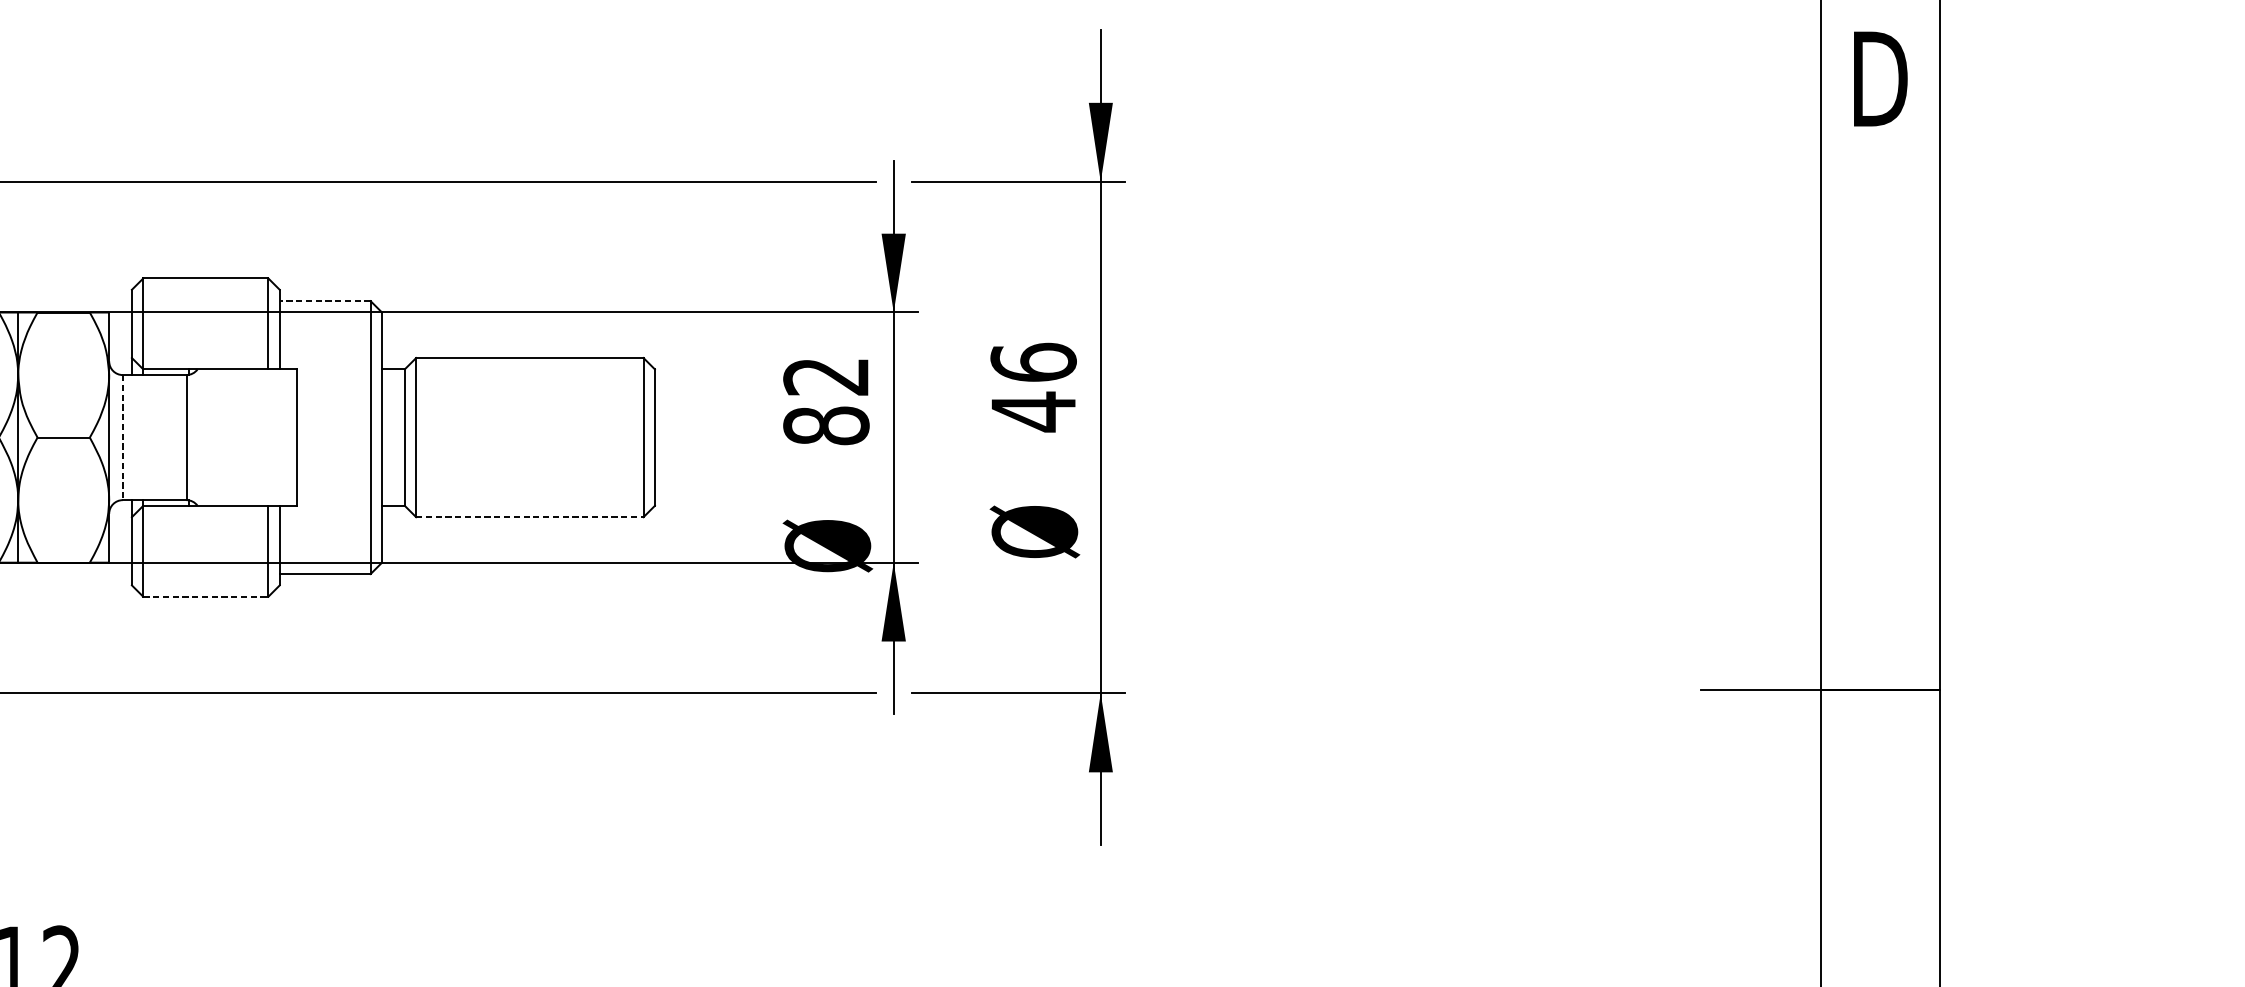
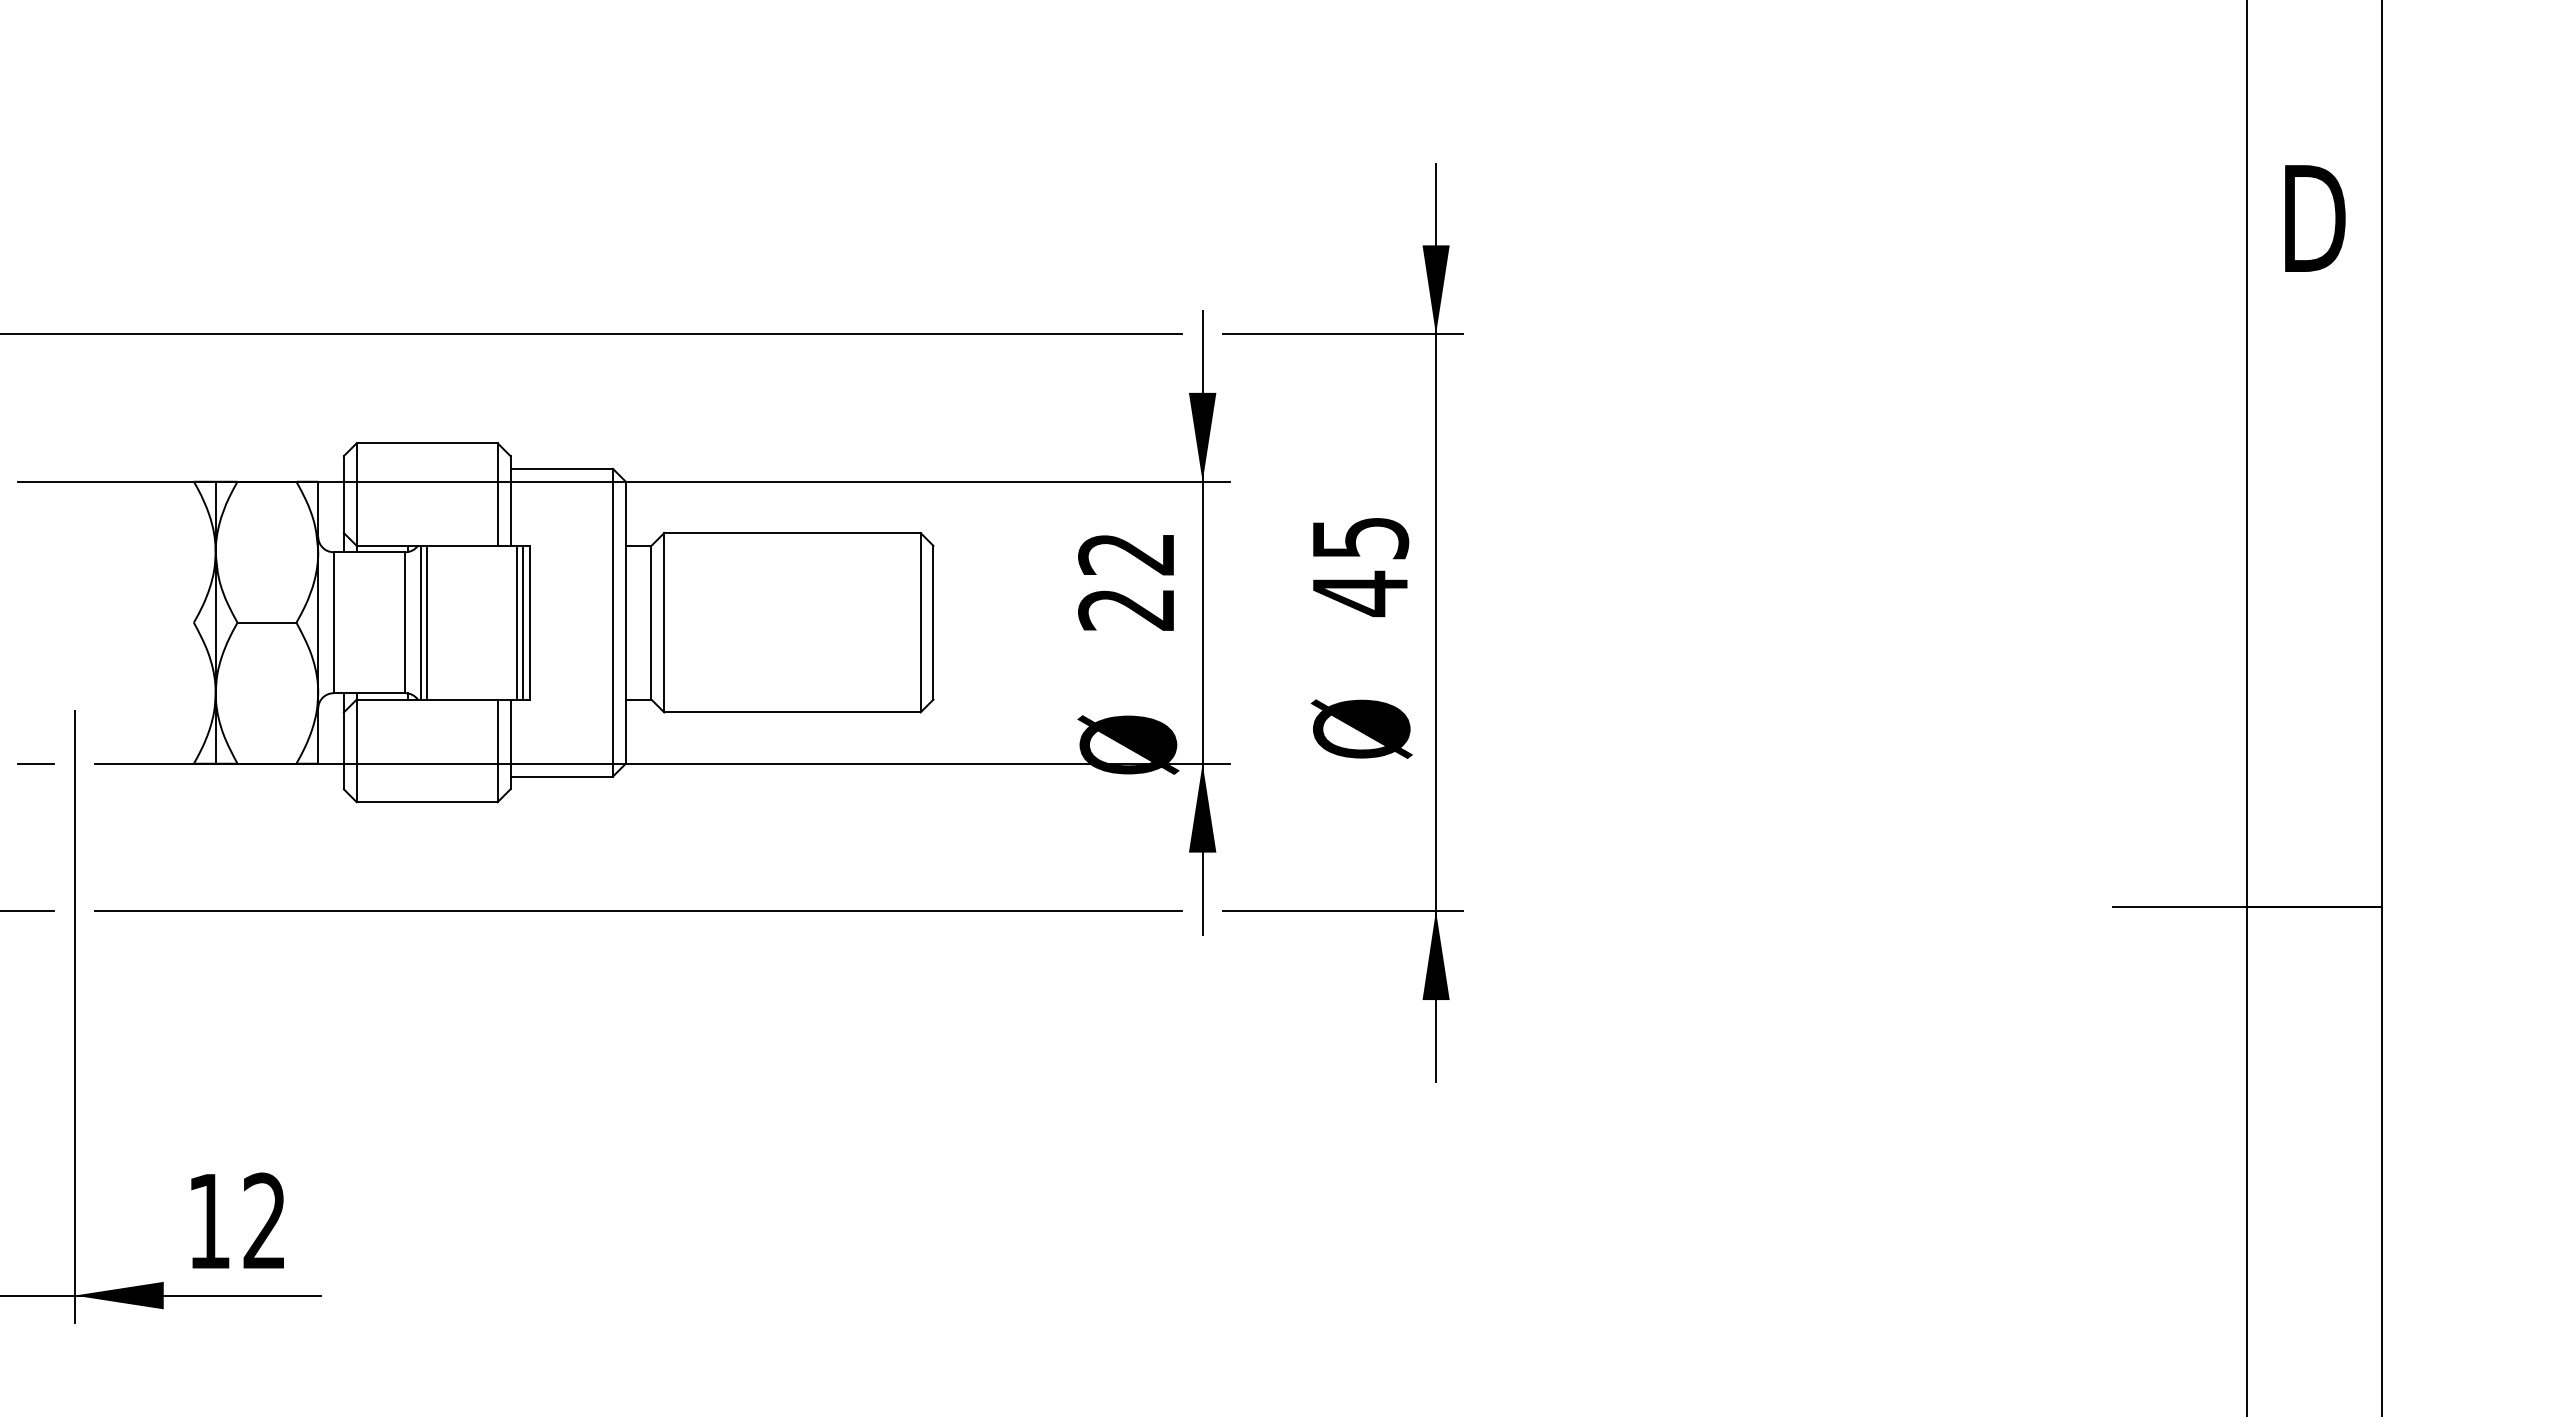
line: (324, 300) -> (561, 468), dashed -> solid
text: (1033, 361) -> (1360, 537), 46 -> 45
text: (826, 425) -> (1126, 609), 82 -> 22
line: (199, 437) -> (420, 622), added
line: (206, 437) -> (427, 622), added
line: (285, 437) -> (516, 622), added
line: (291, 437) -> (523, 622), added
line: (122, 438) -> (333, 623), dashed -> solid
line: (529, 517) -> (792, 712), dashed -> solid
line: (206, 597) -> (427, 802), dashed -> solid

